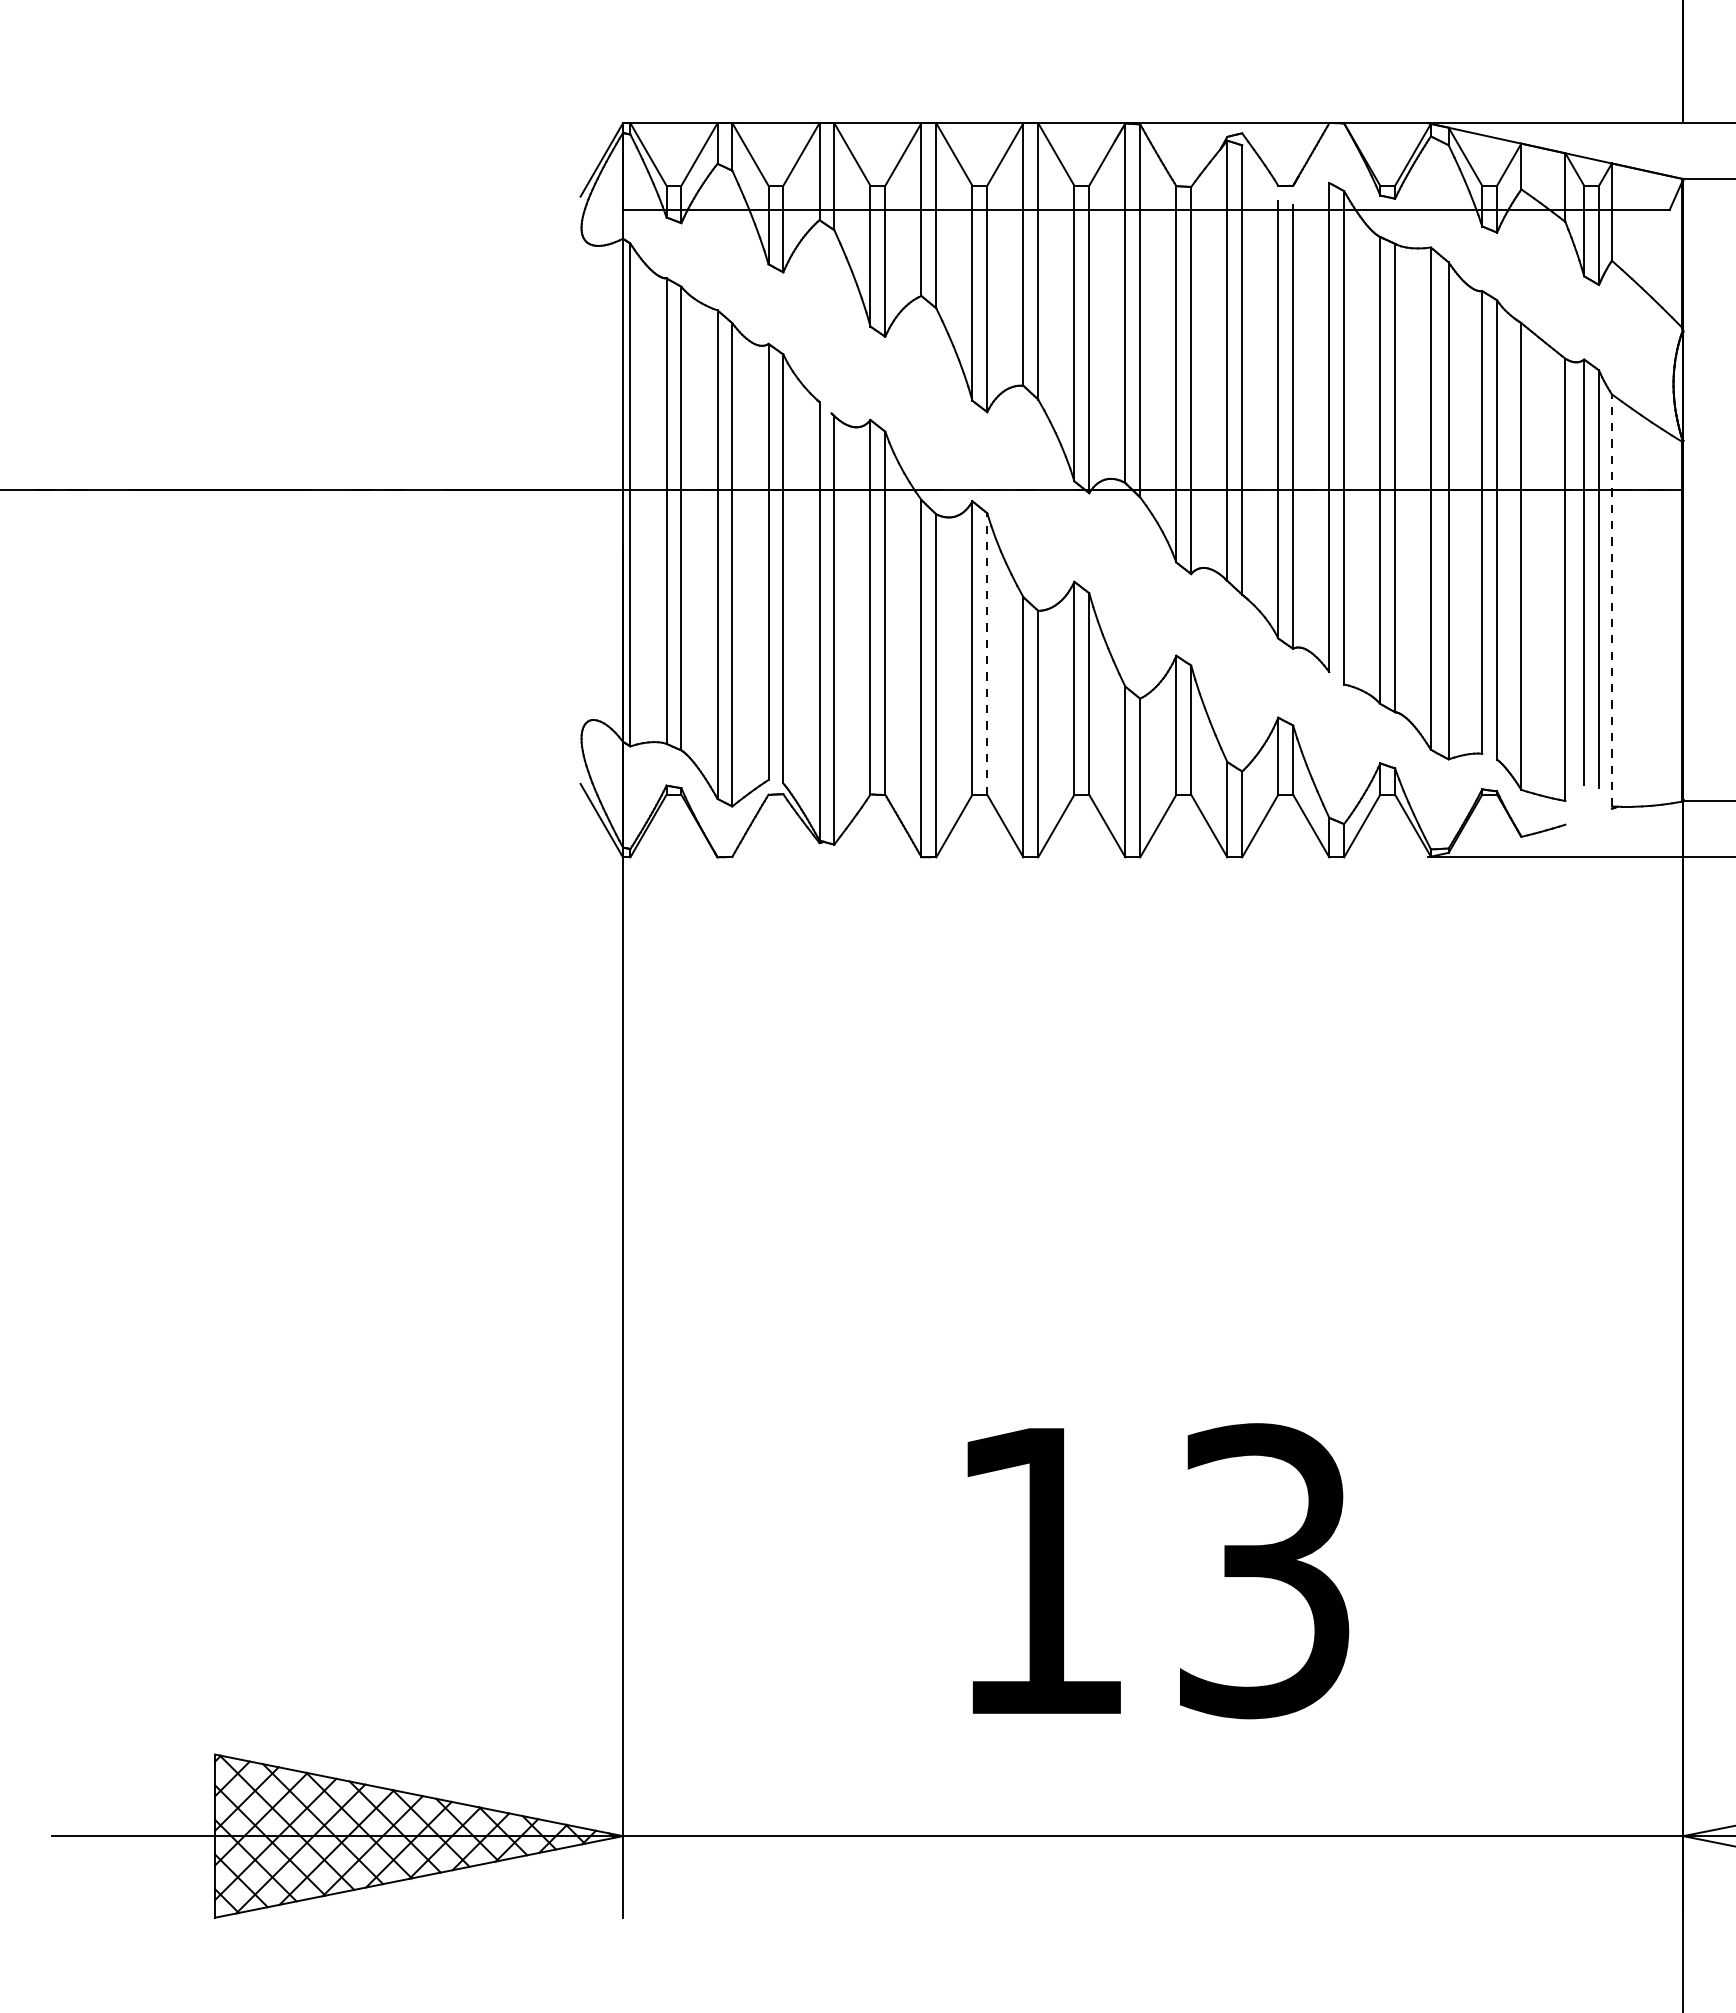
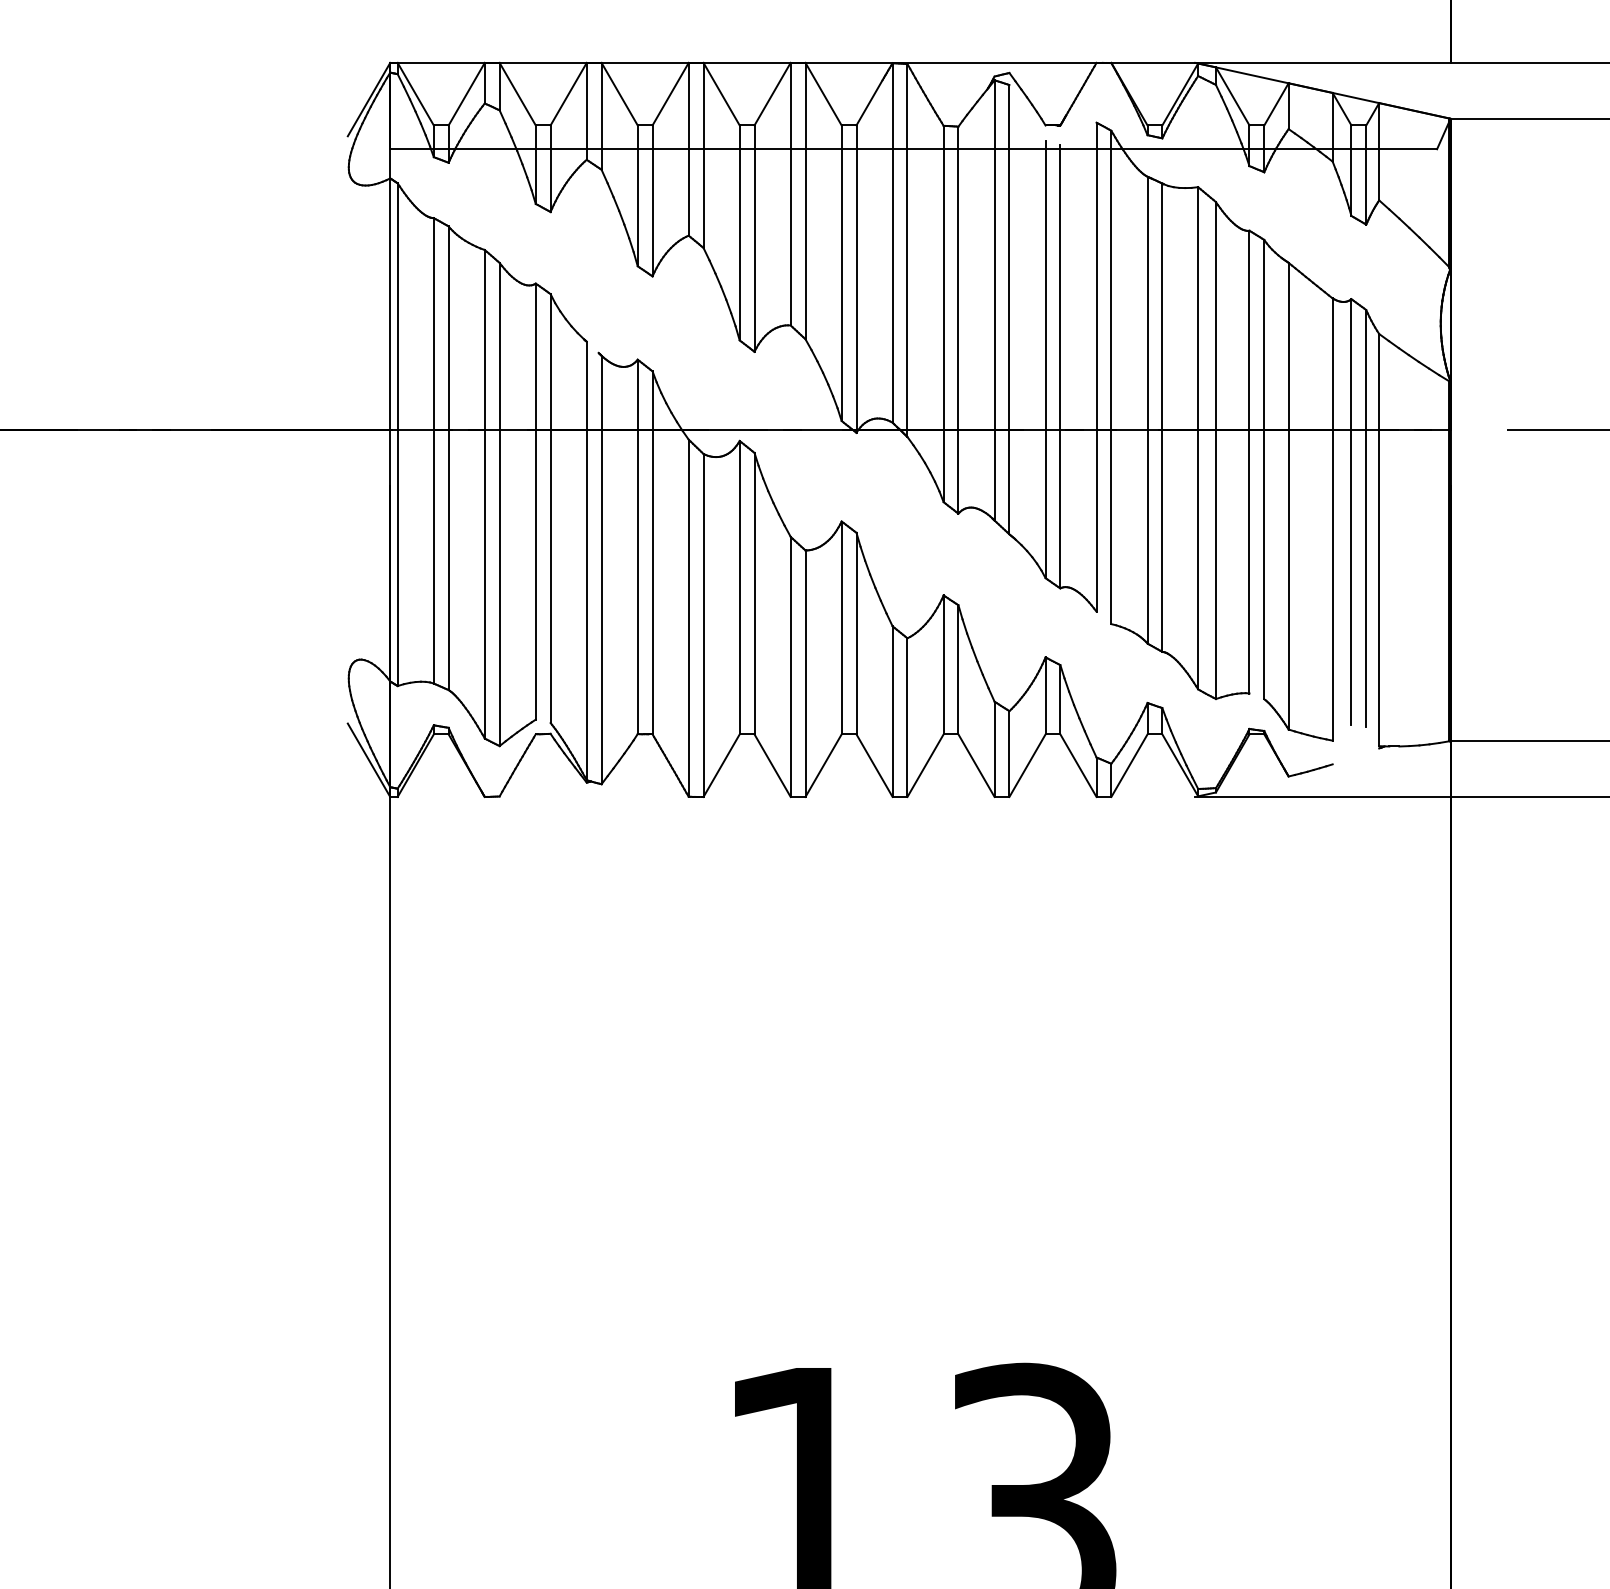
line: (1611, 599) -> (1378, 539), dashed -> solid
line: (987, 654) -> (754, 594), dashed -> solid

